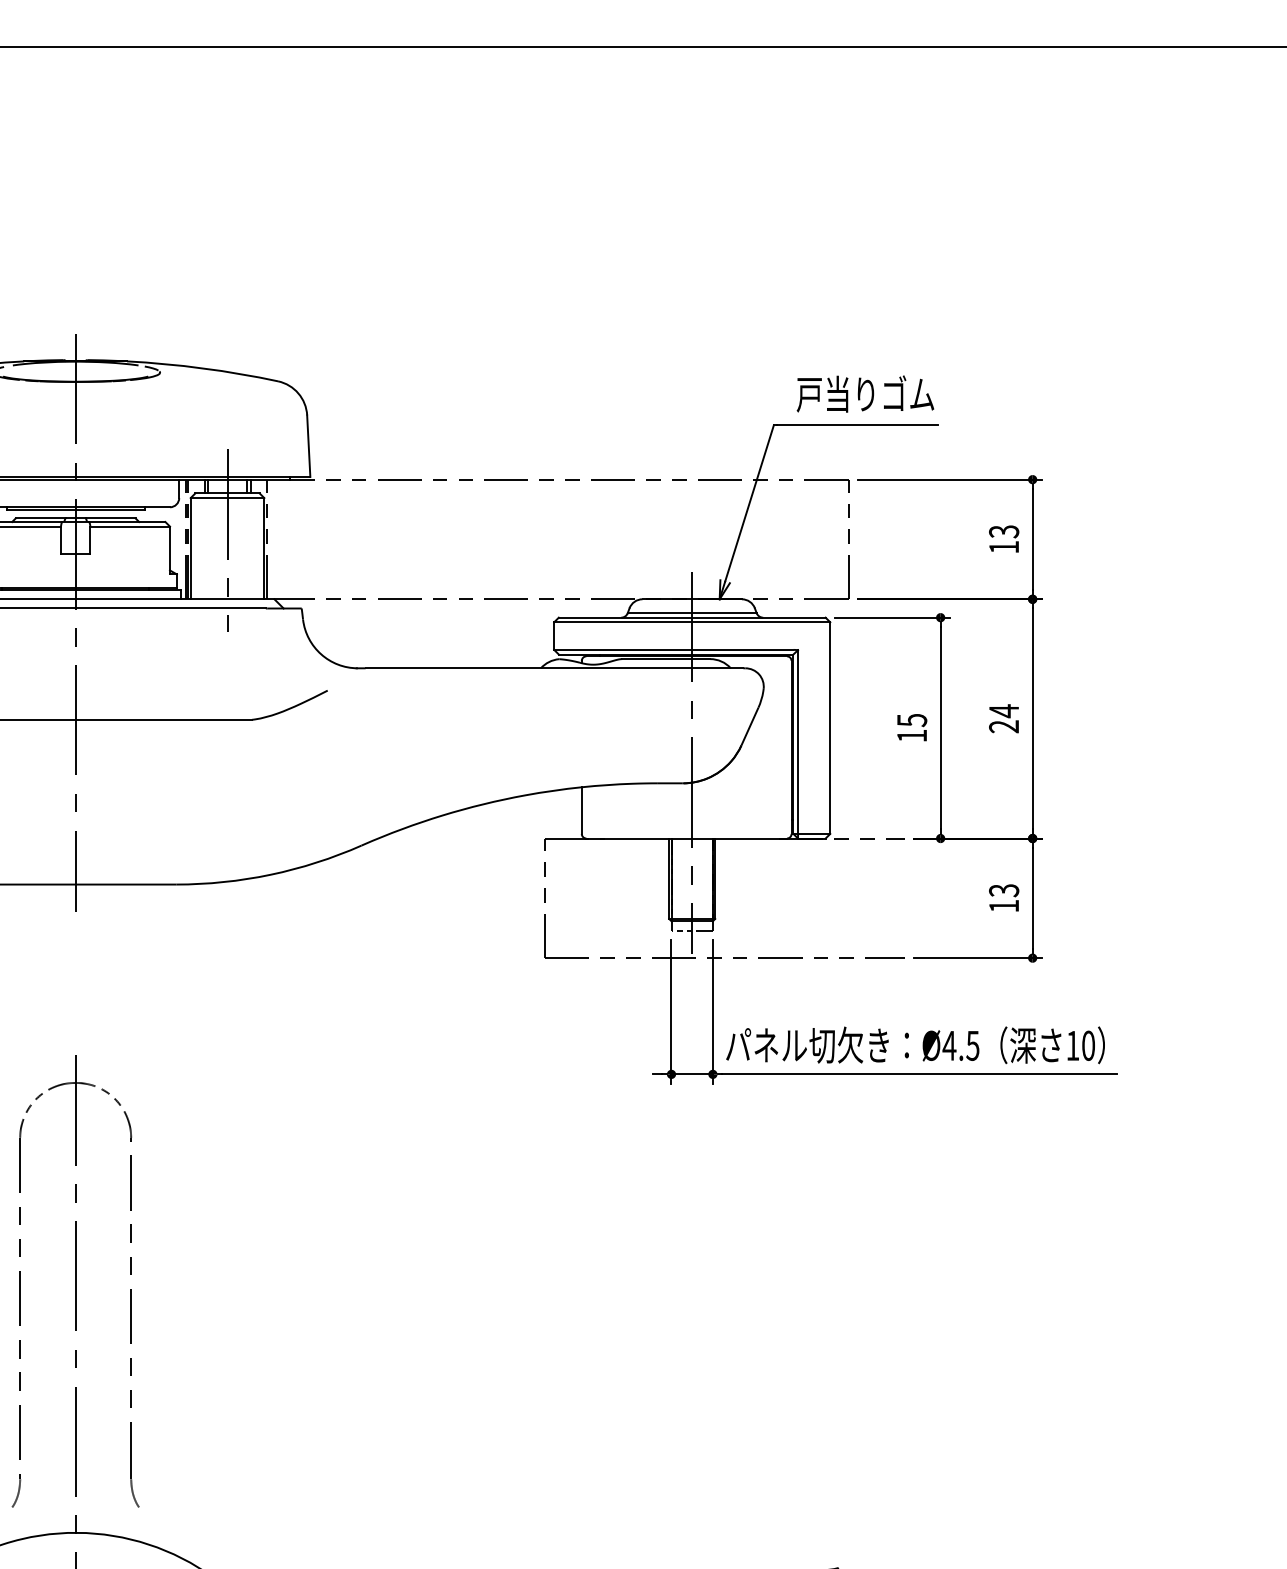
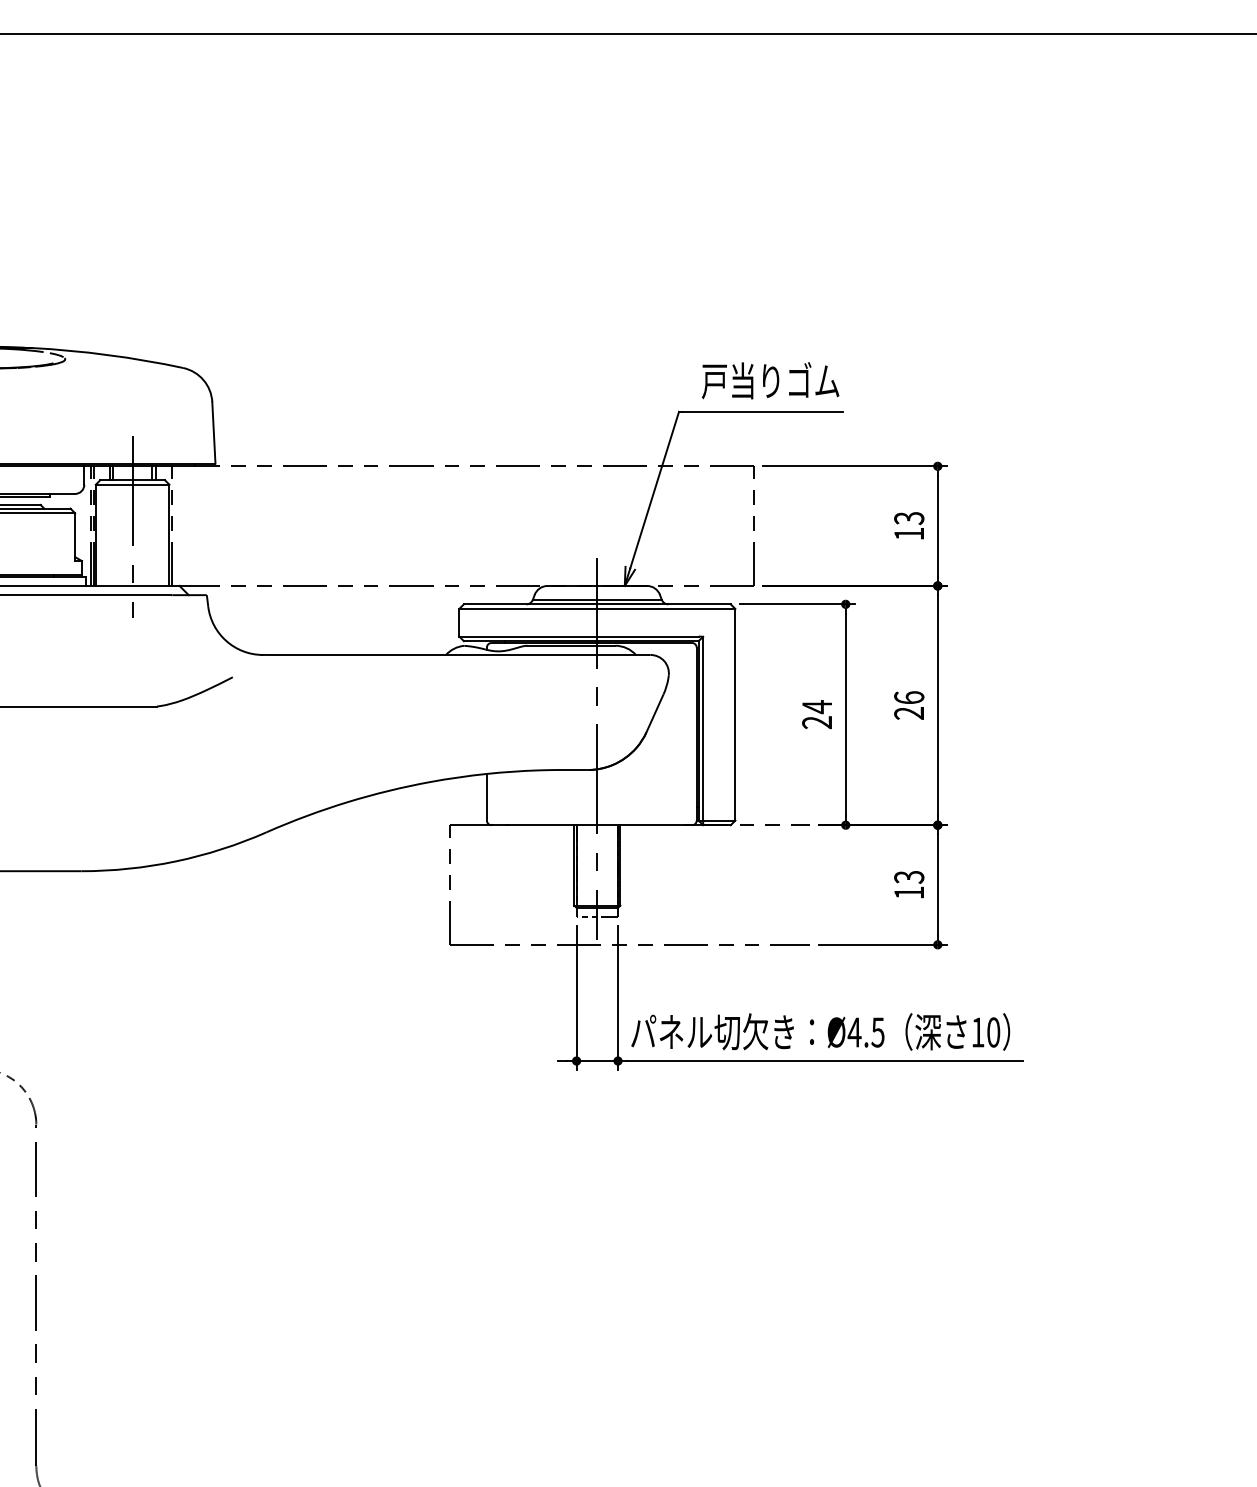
text: (1004, 711) -> (909, 698), 24 -> 26
text: (912, 727) -> (817, 714), 15 -> 24

